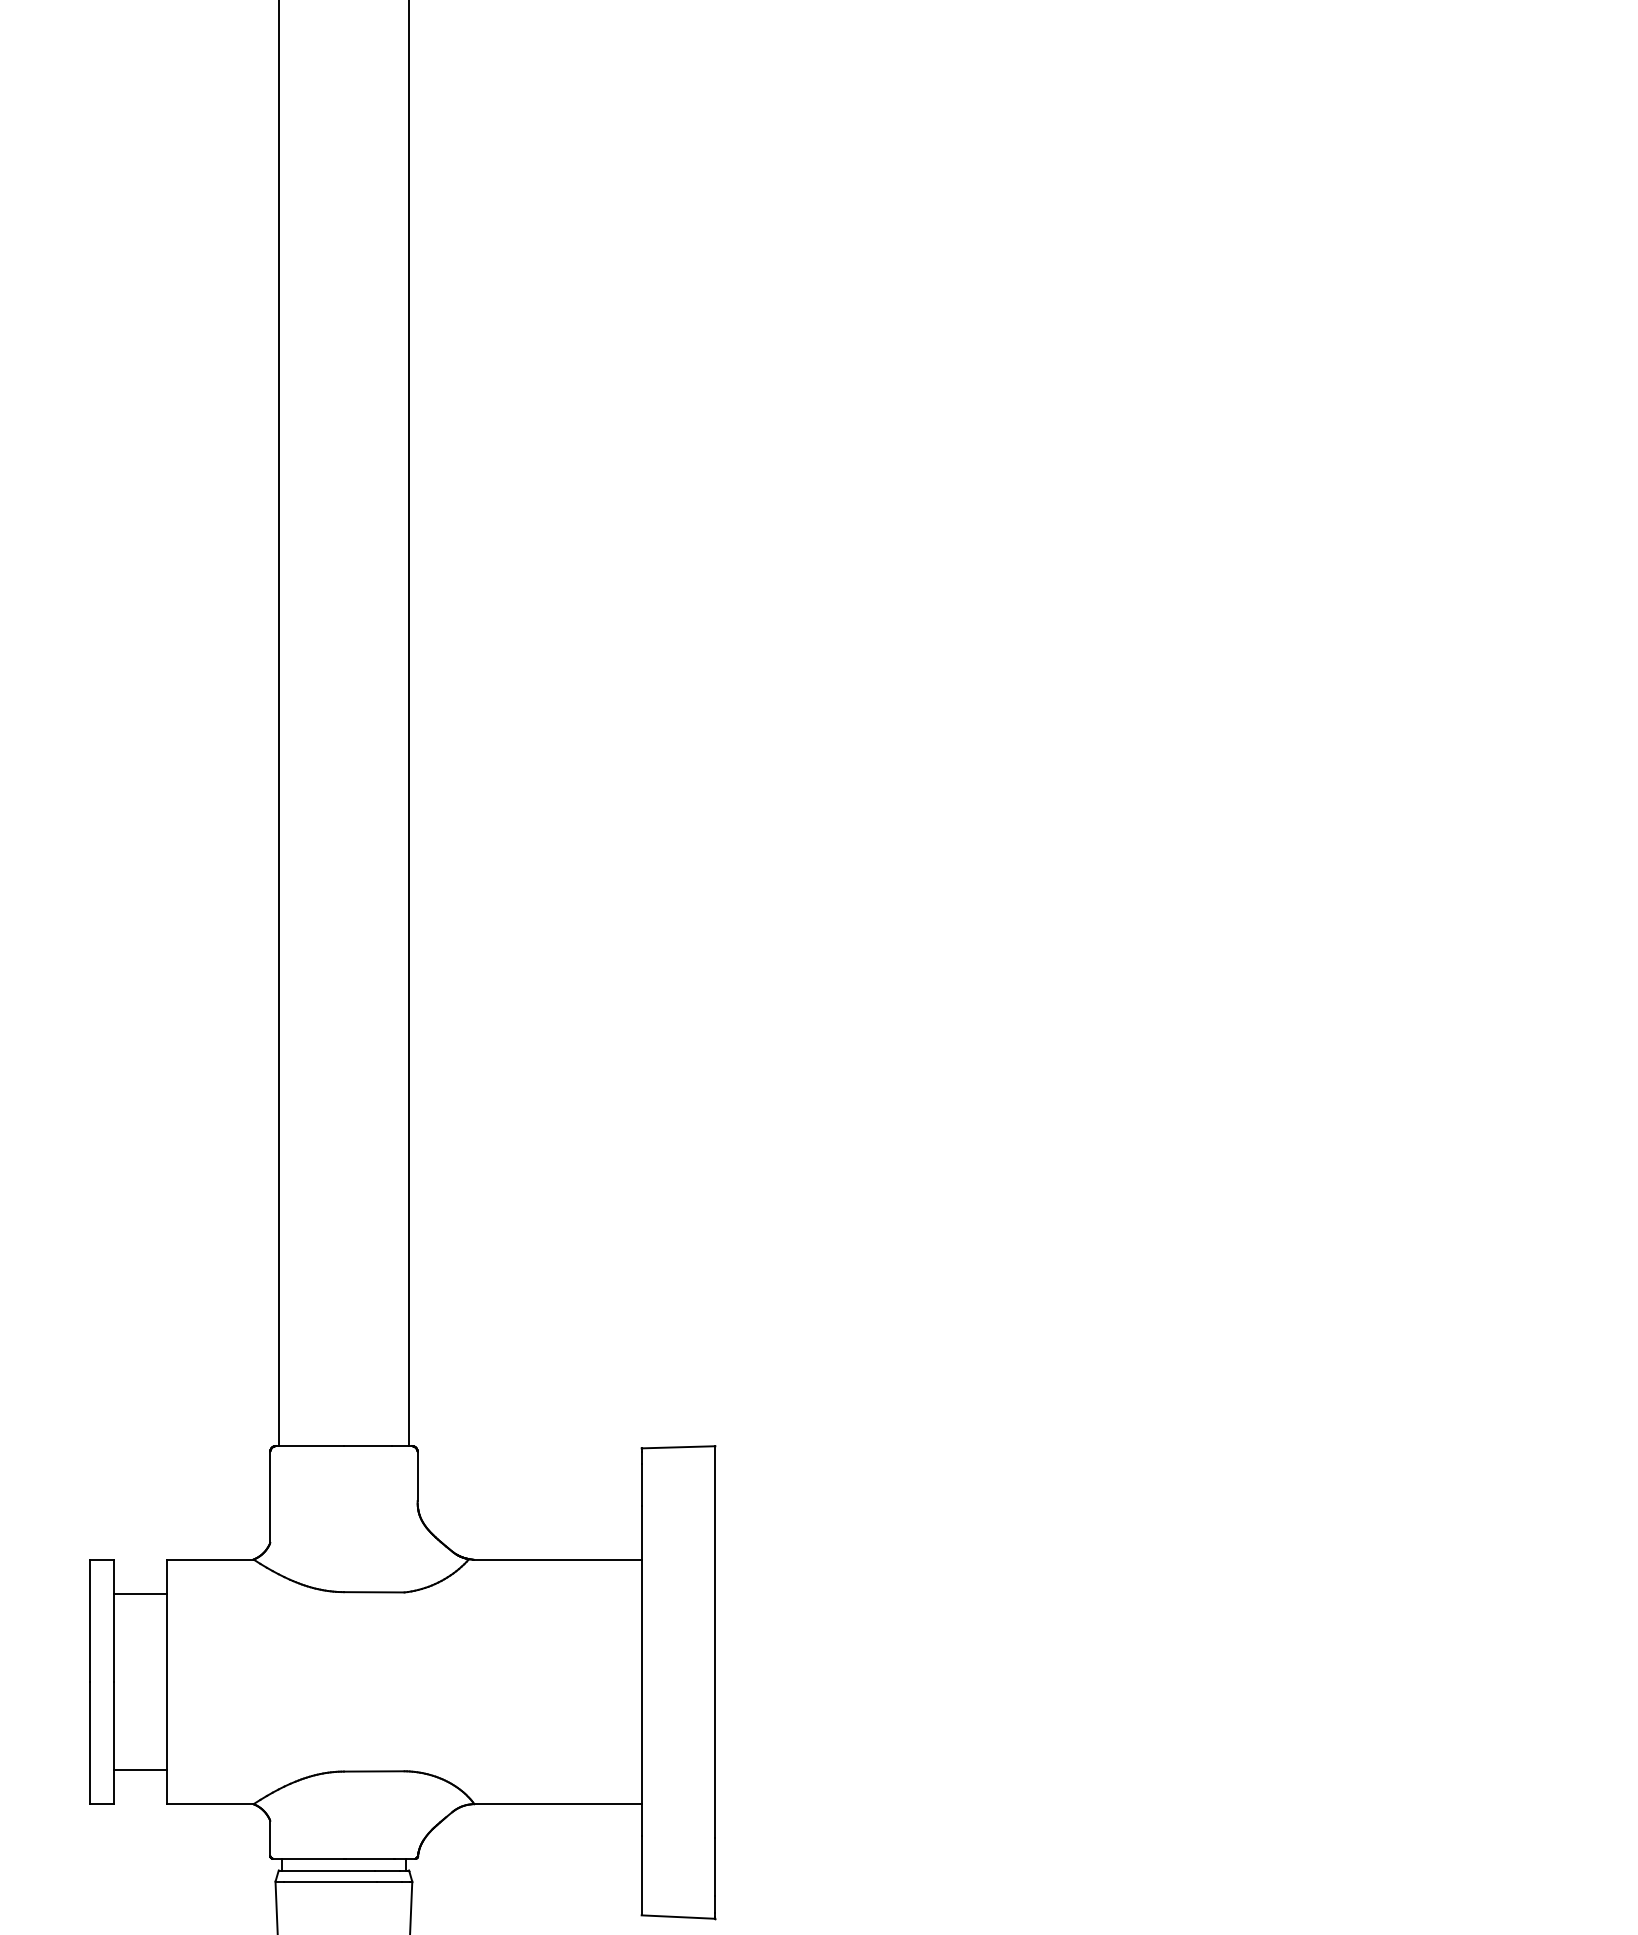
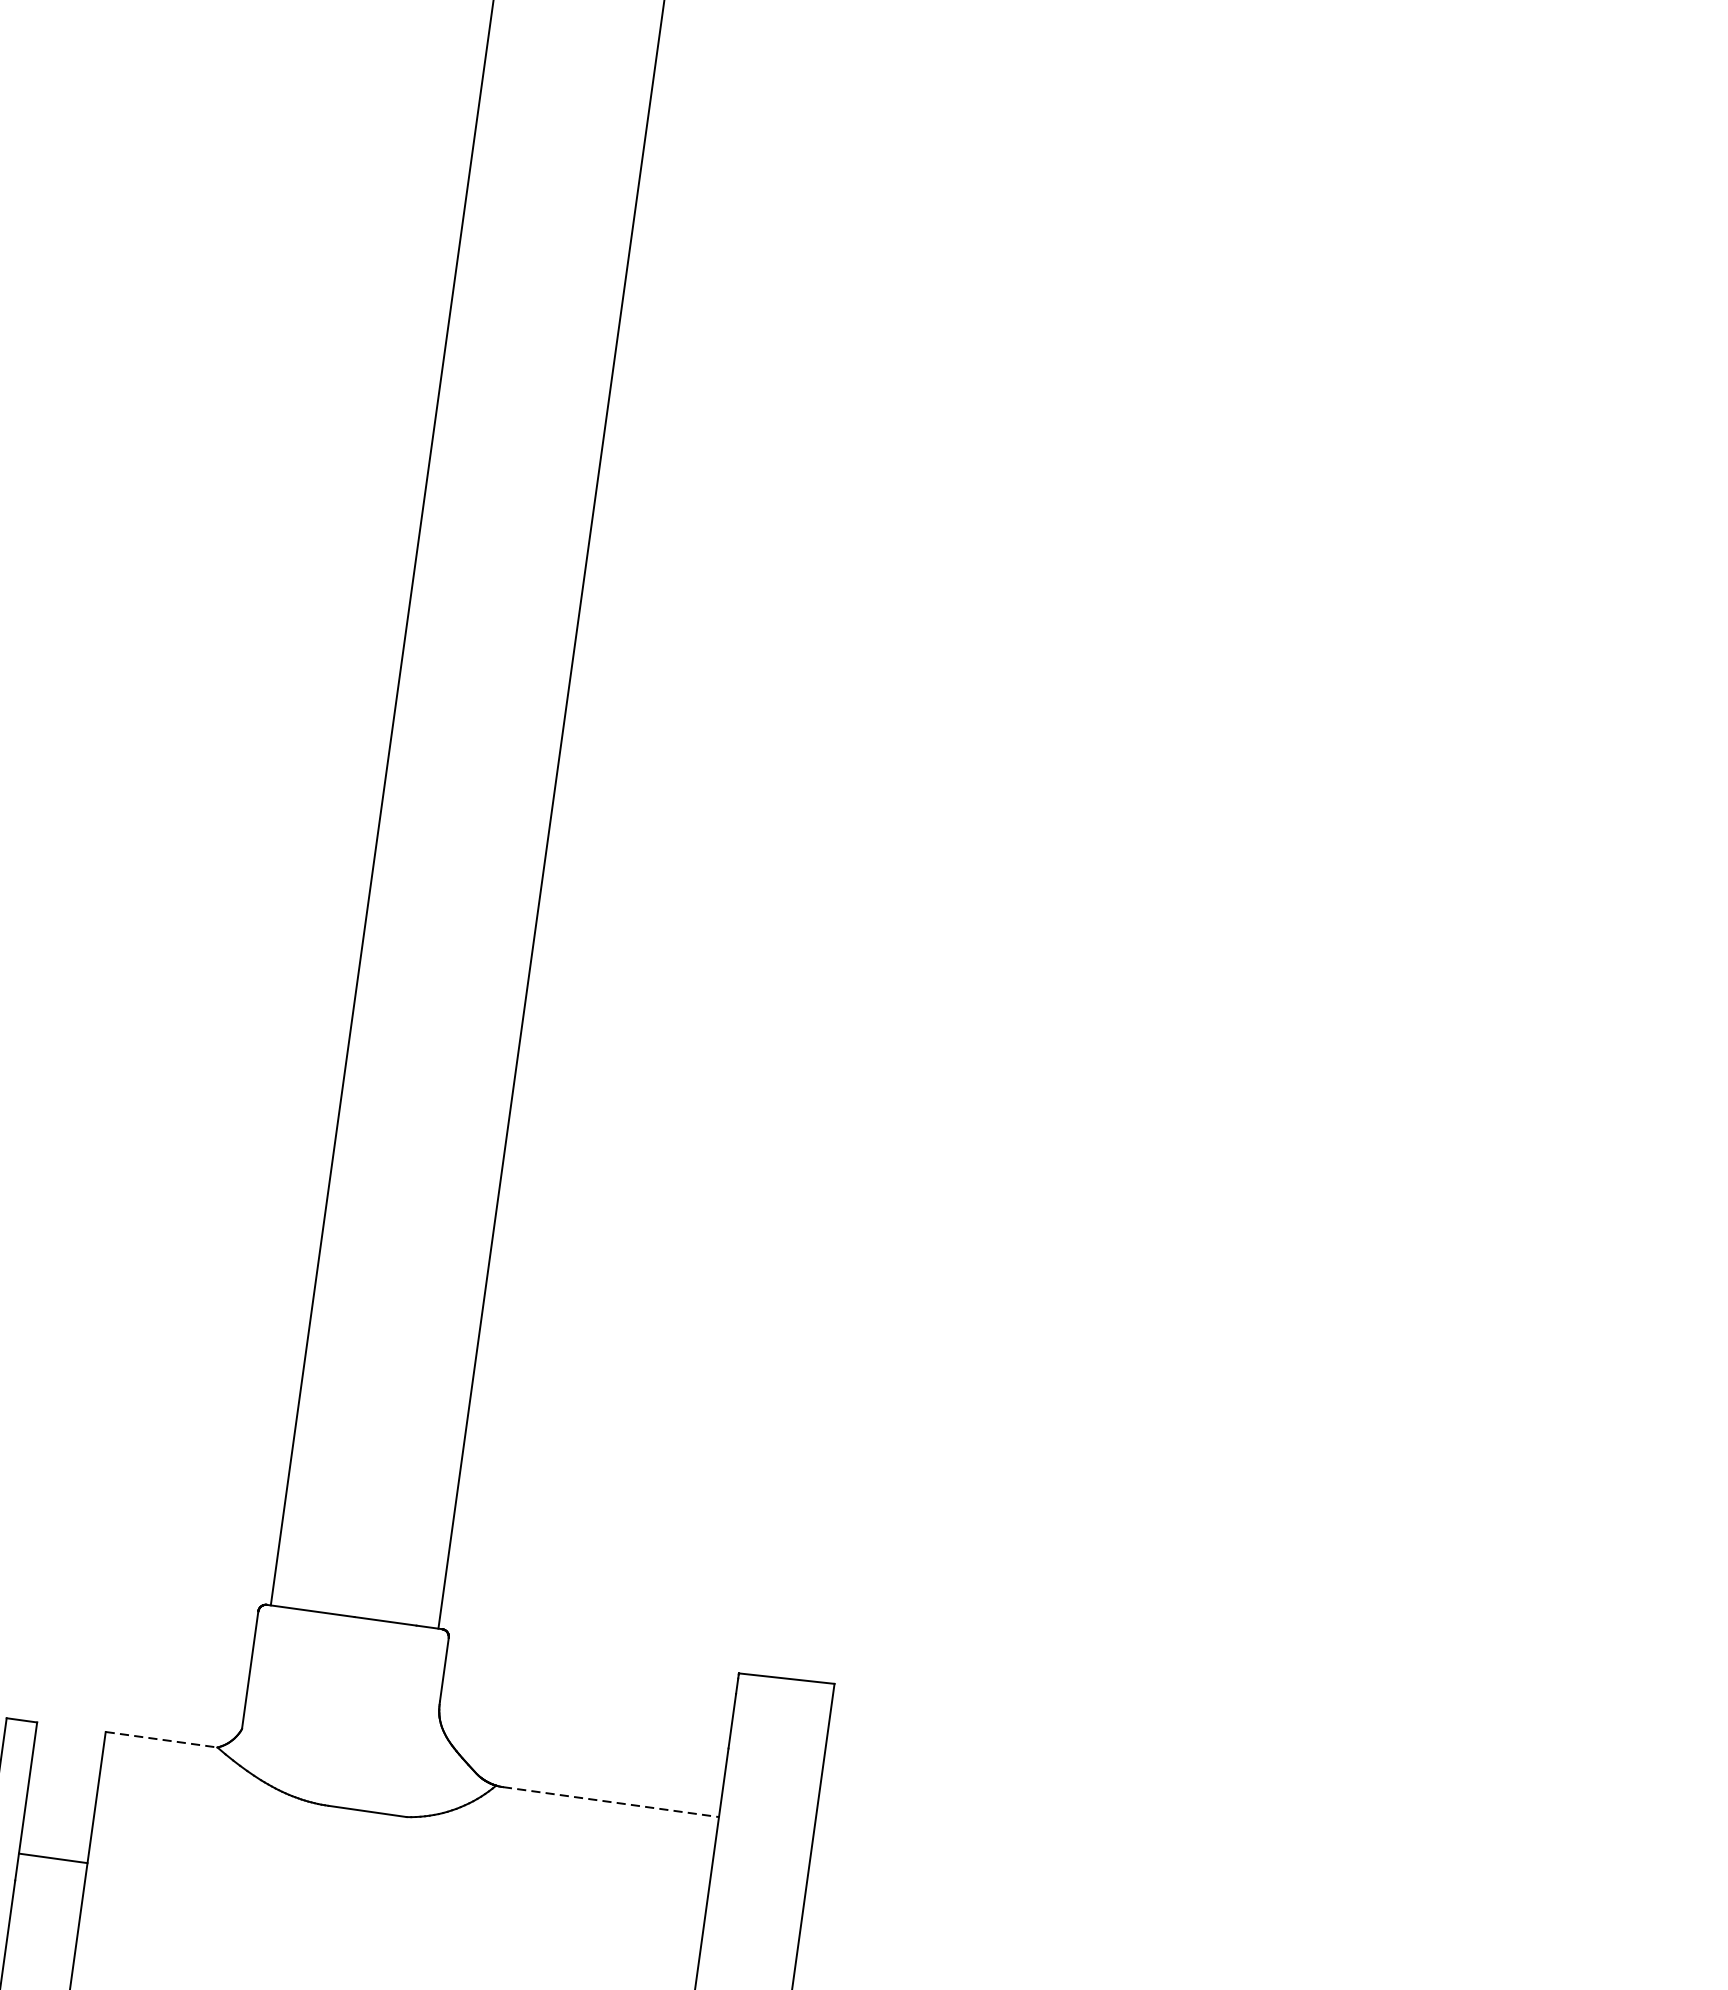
line: (210, 1559) -> (161, 1739), solid -> dashed
line: (558, 1559) -> (611, 1802), solid -> dashed
line: (140, 1594) -> (53, 1858), moved

